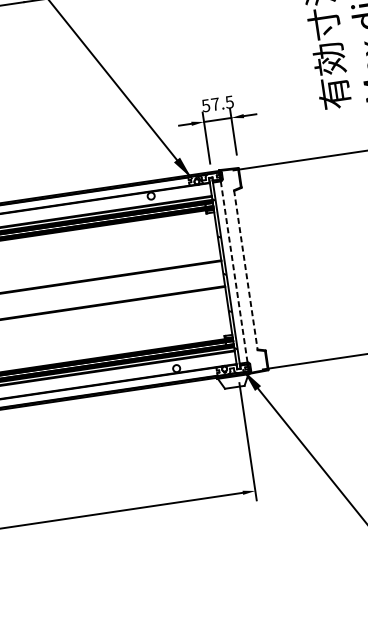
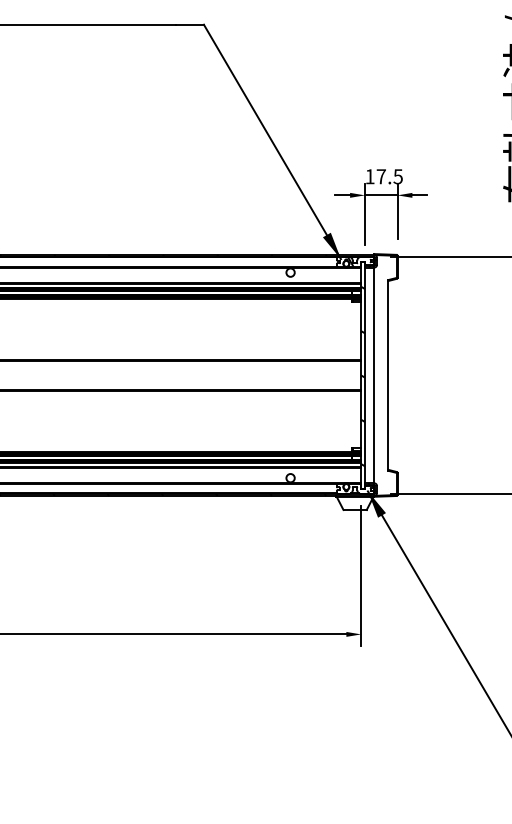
text: (205, 105) -> (369, 176), 57.5 -> 17.5
line: (246, 270) -> (388, 375), dashed -> solid
line: (234, 272) -> (374, 375), dashed -> solid

